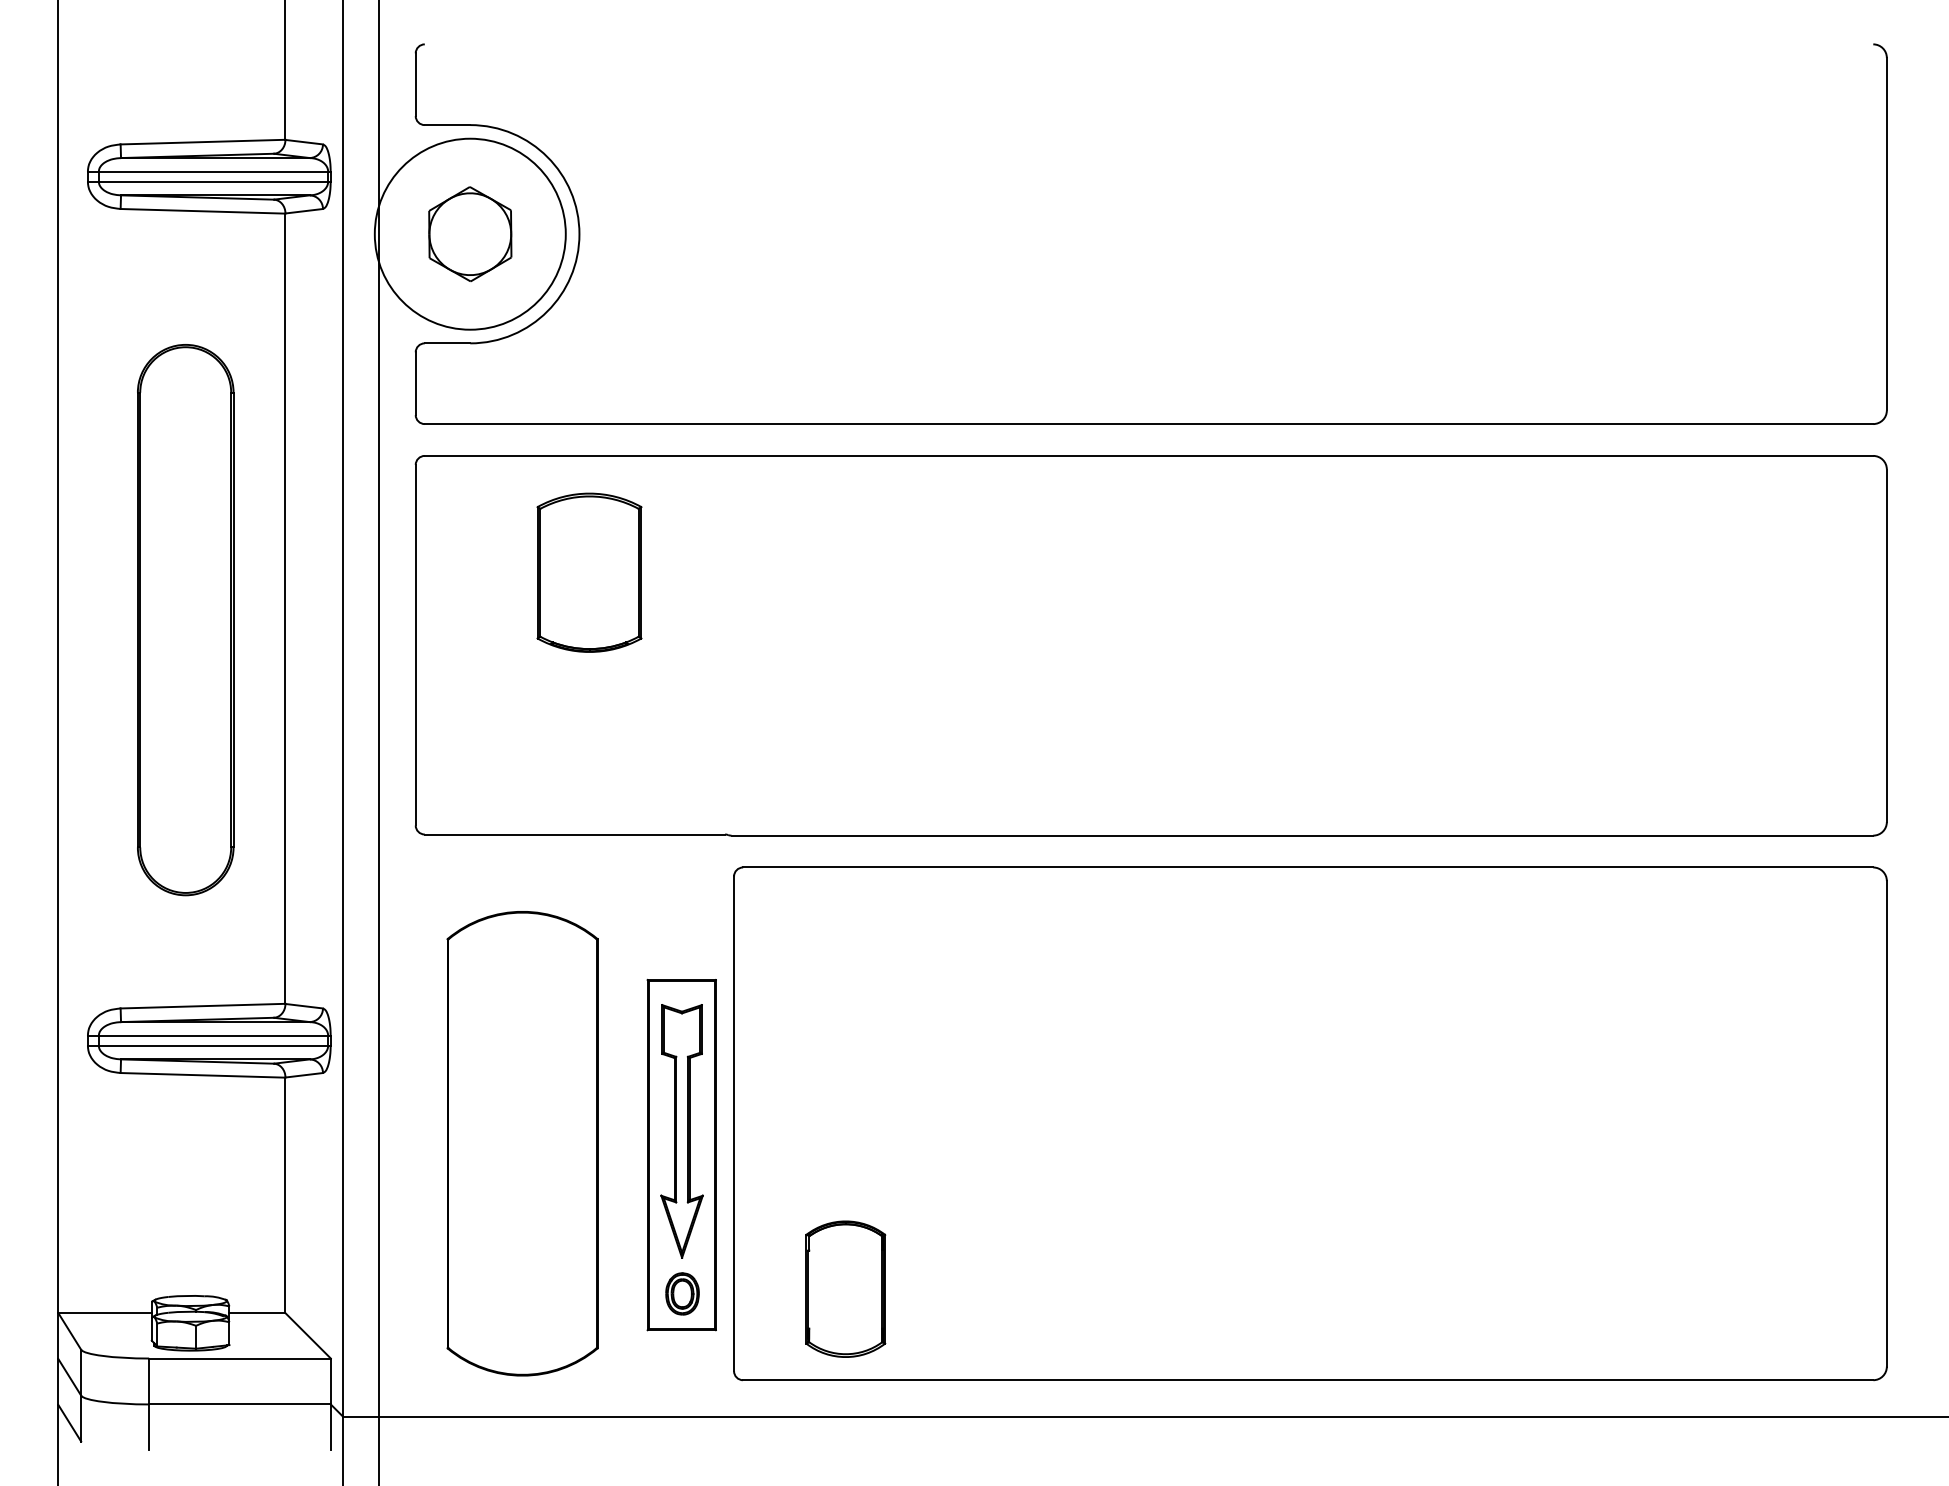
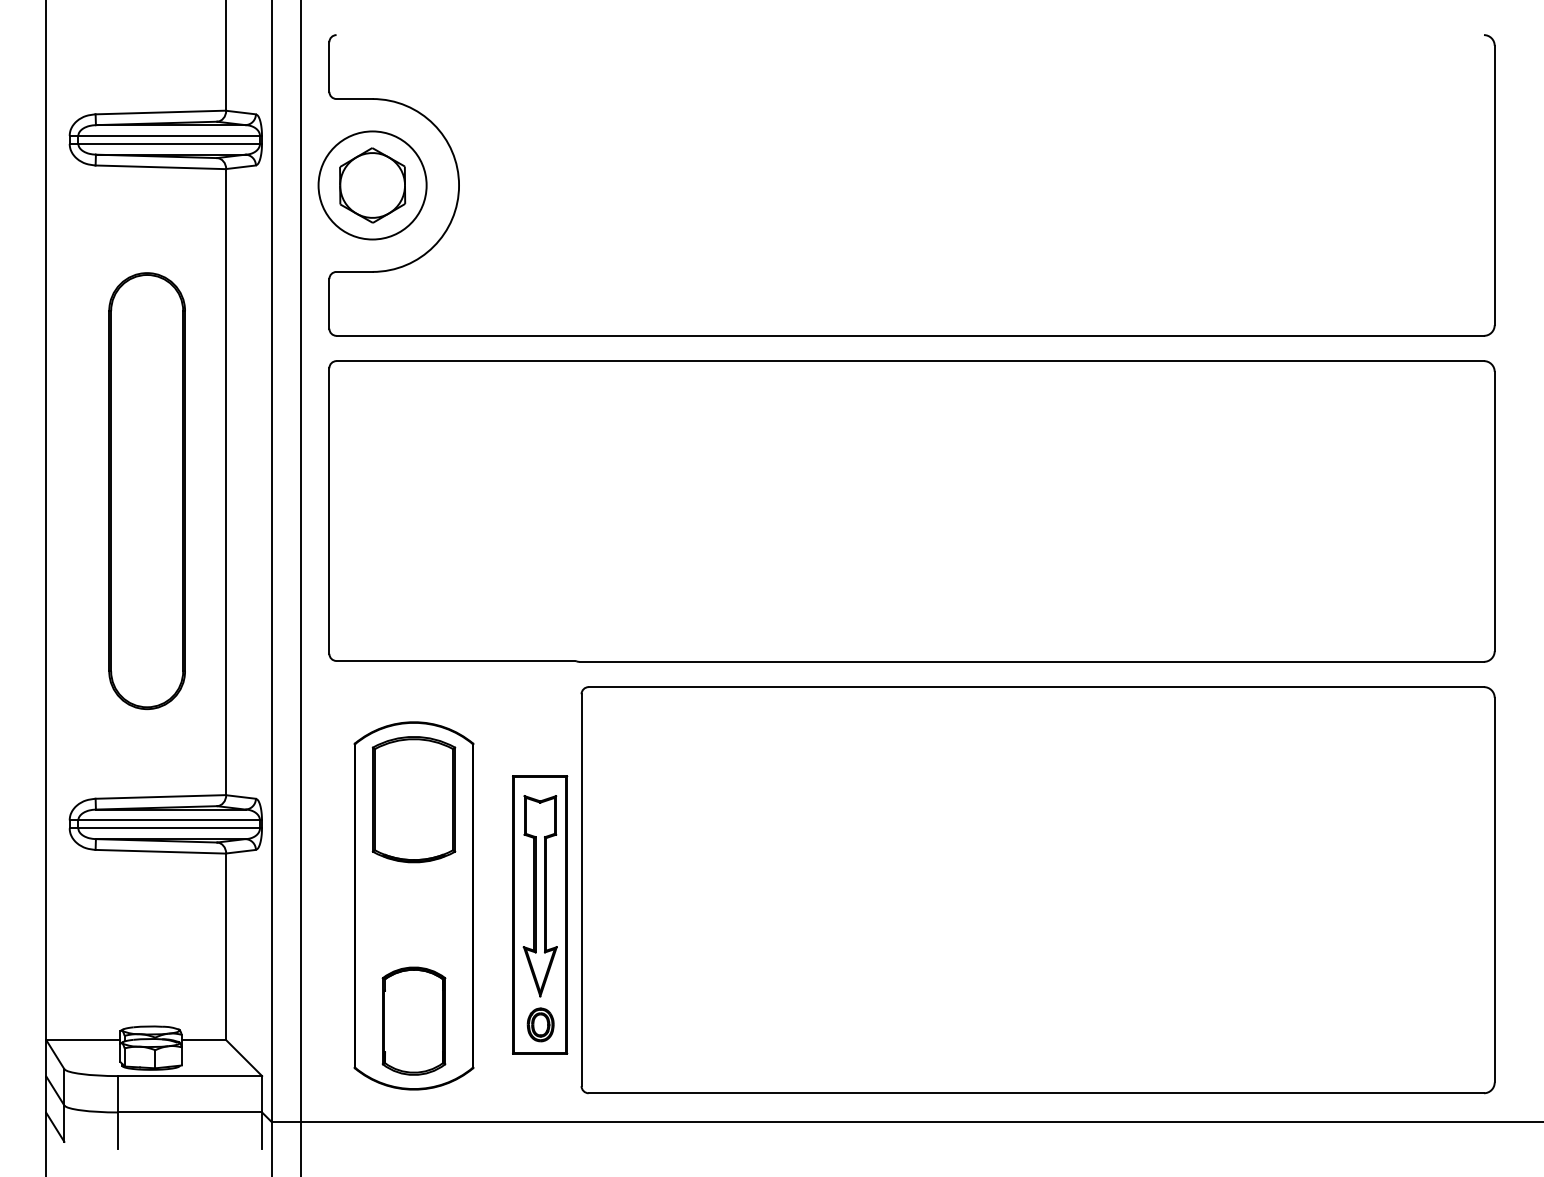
circle: (470, 234) -> (372, 185), size x0.71
part: (588, 572) -> (413, 799), moved
part: (845, 1288) -> (413, 1020), moved

